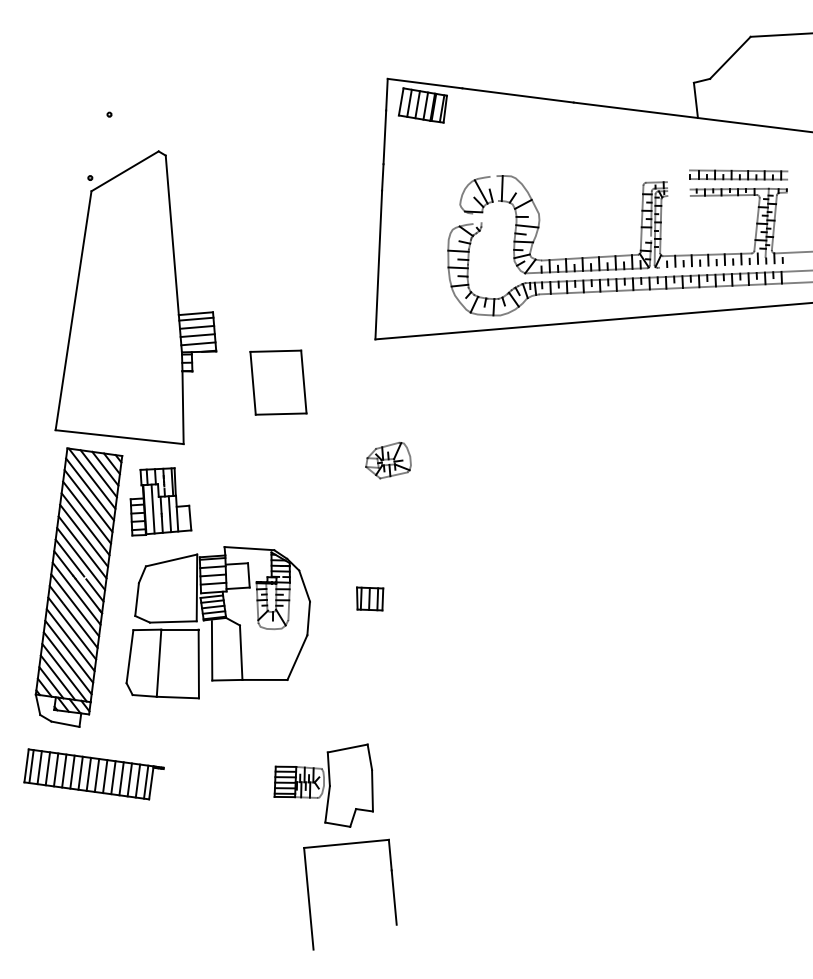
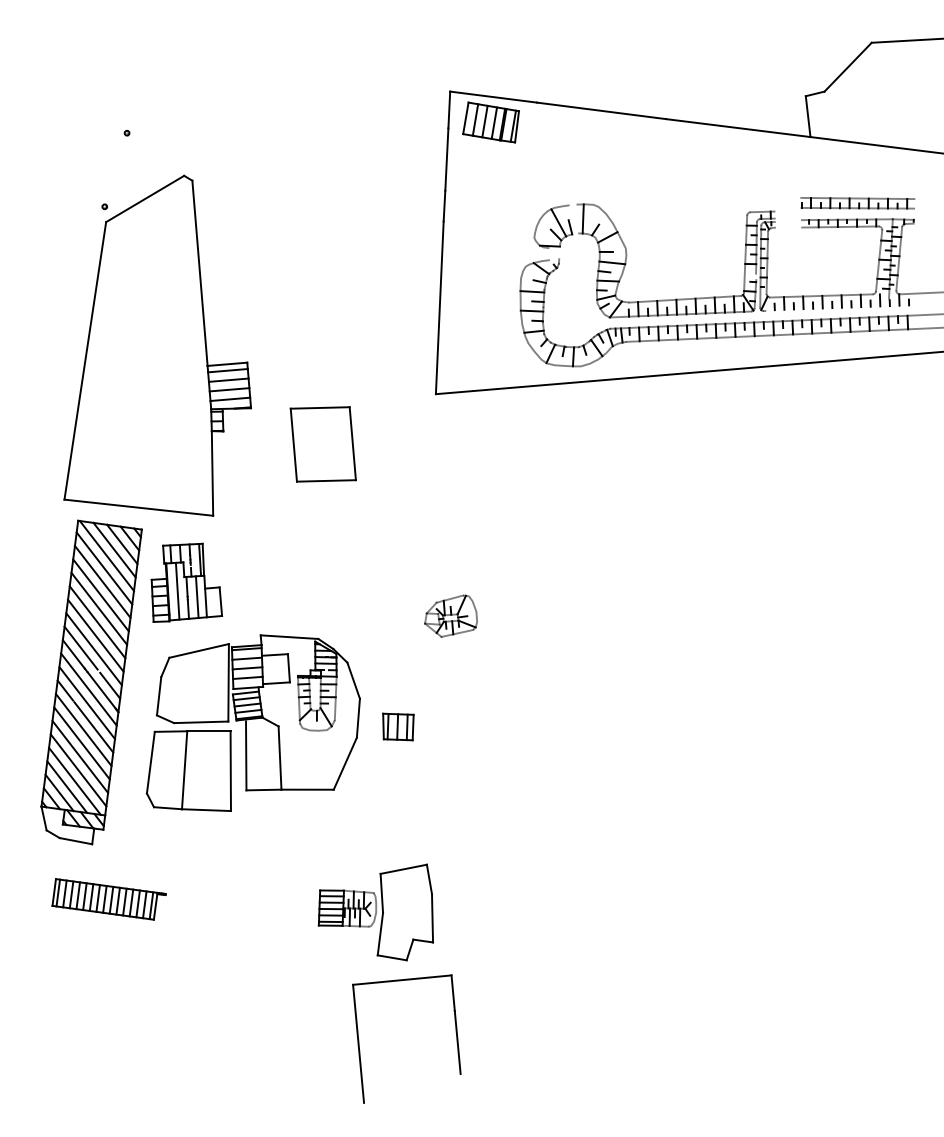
part: (388, 460) -> (451, 616), moved
part: (370, 598) -> (398, 726), moved
part: (93, 774) -> (108, 899), size x0.7

